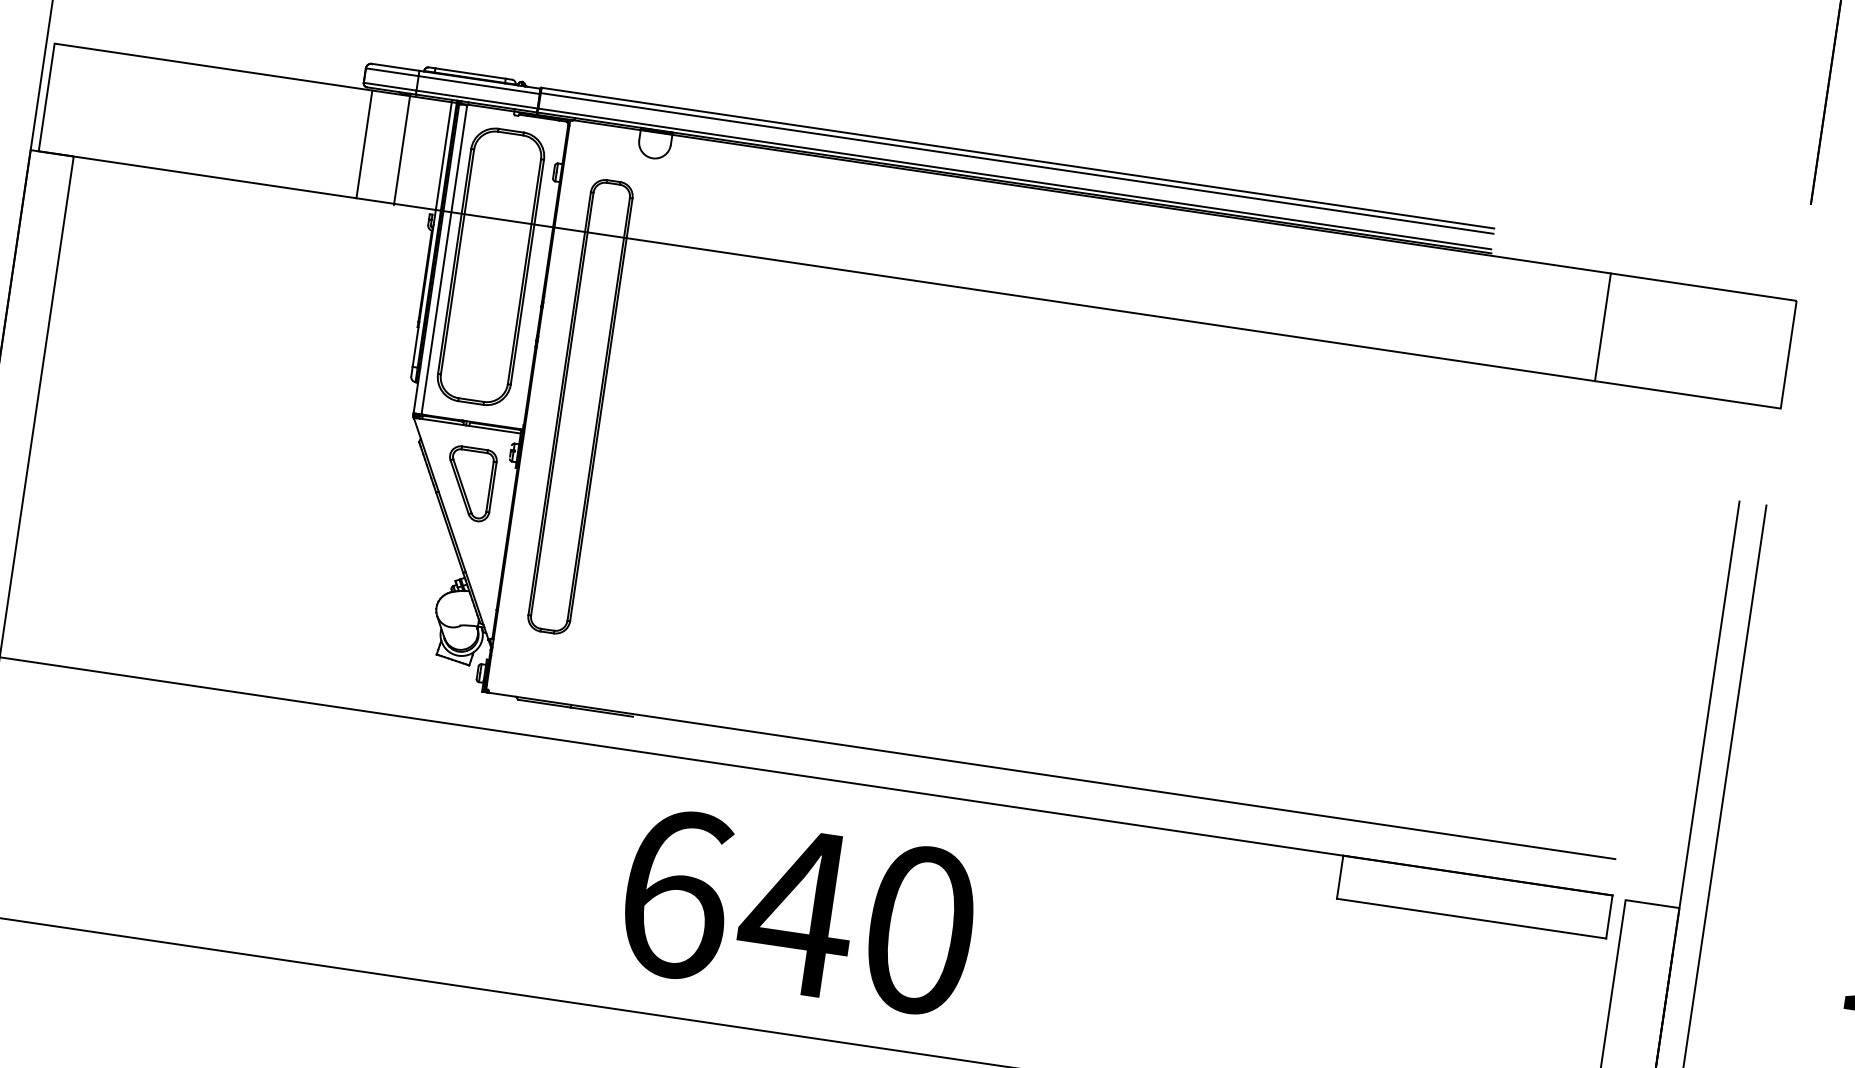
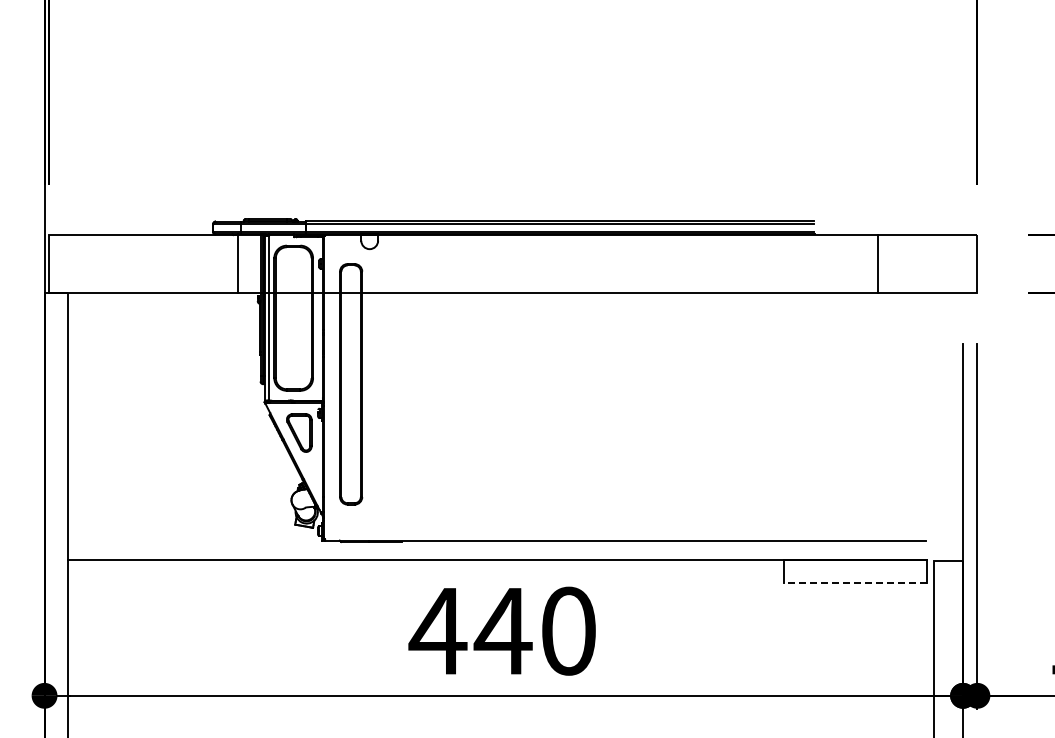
line: (365, 143) -> (218, 263), removed
text: (674, 892) -> (437, 630), 640 -> 440
line: (1471, 918) -> (855, 582), solid -> dashed

